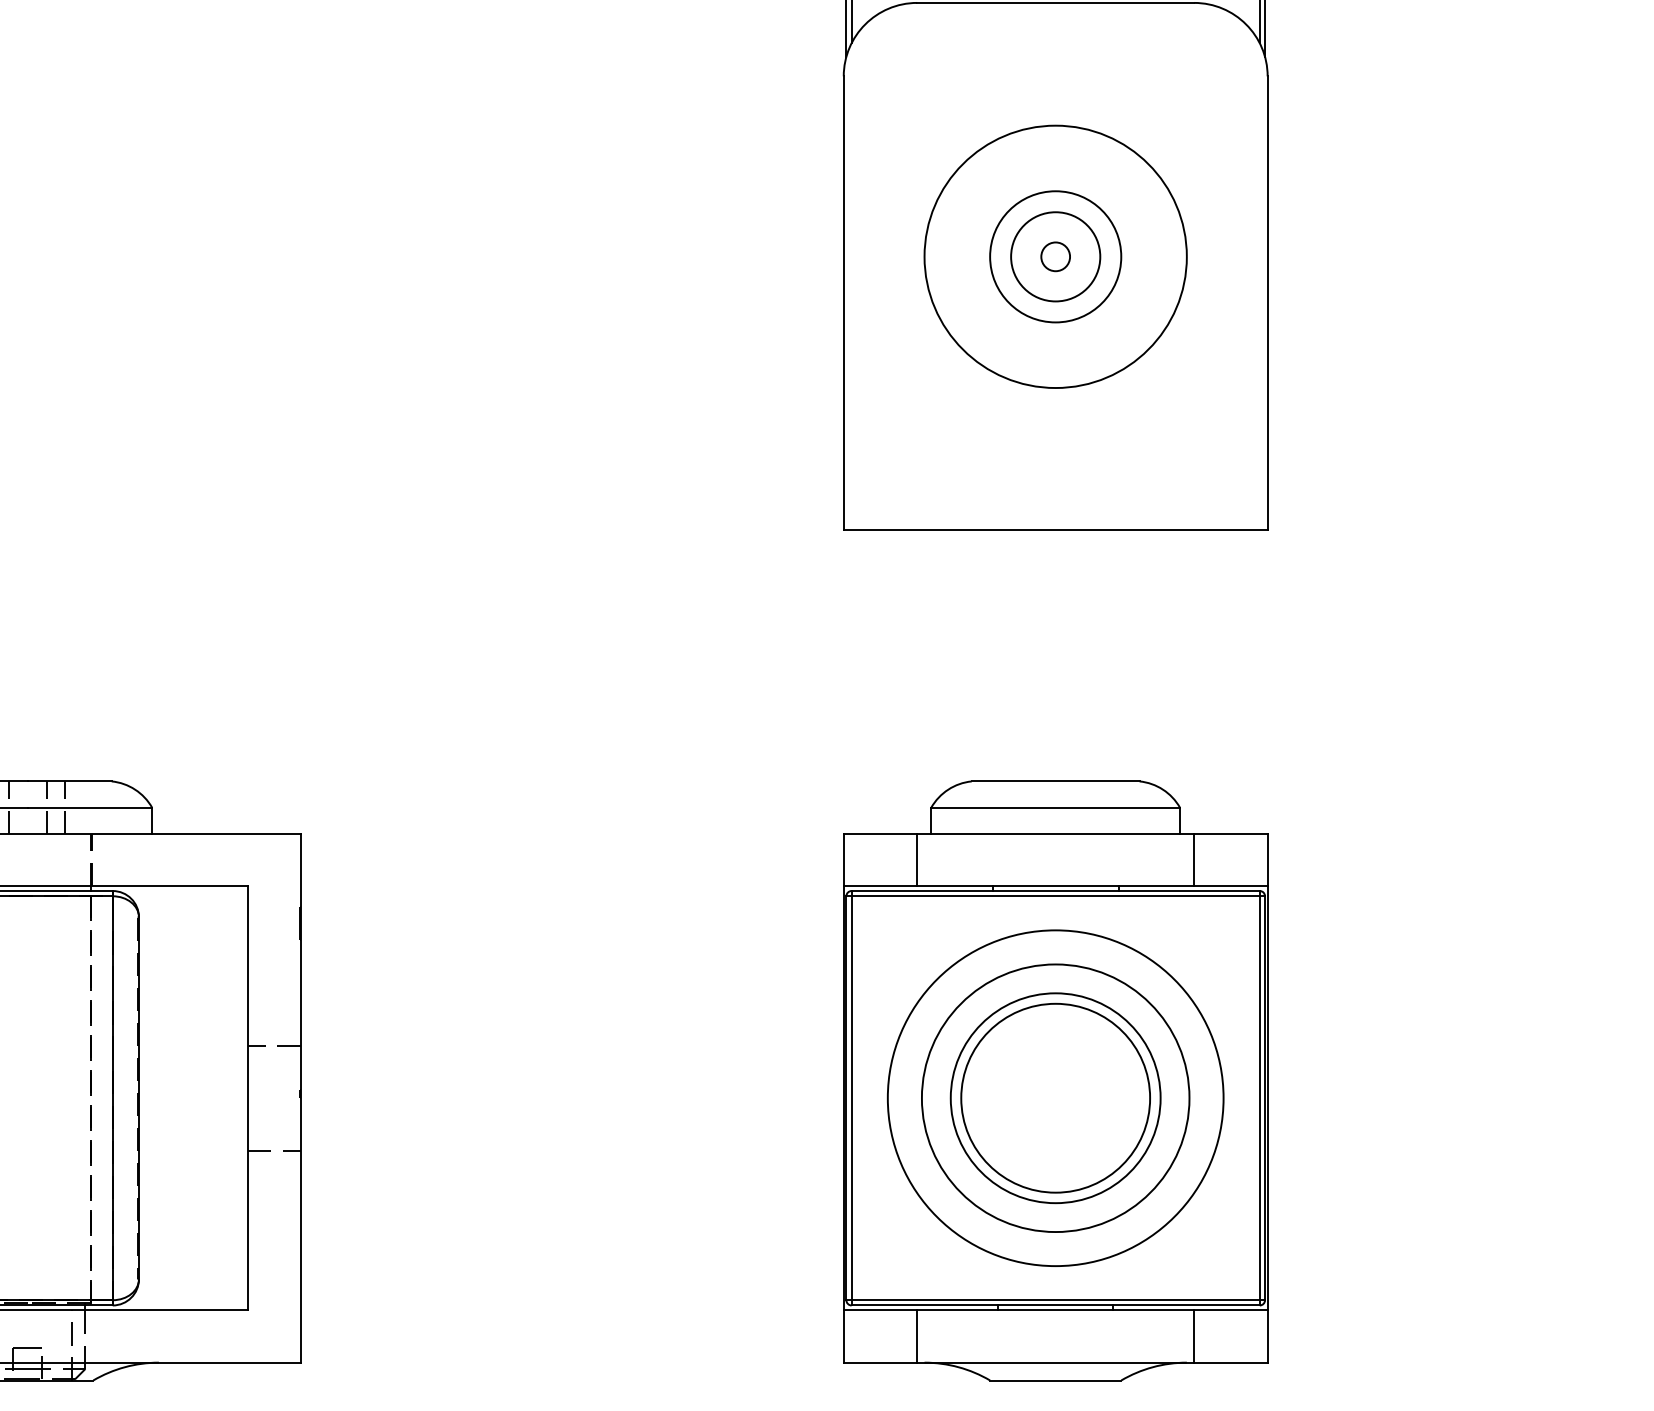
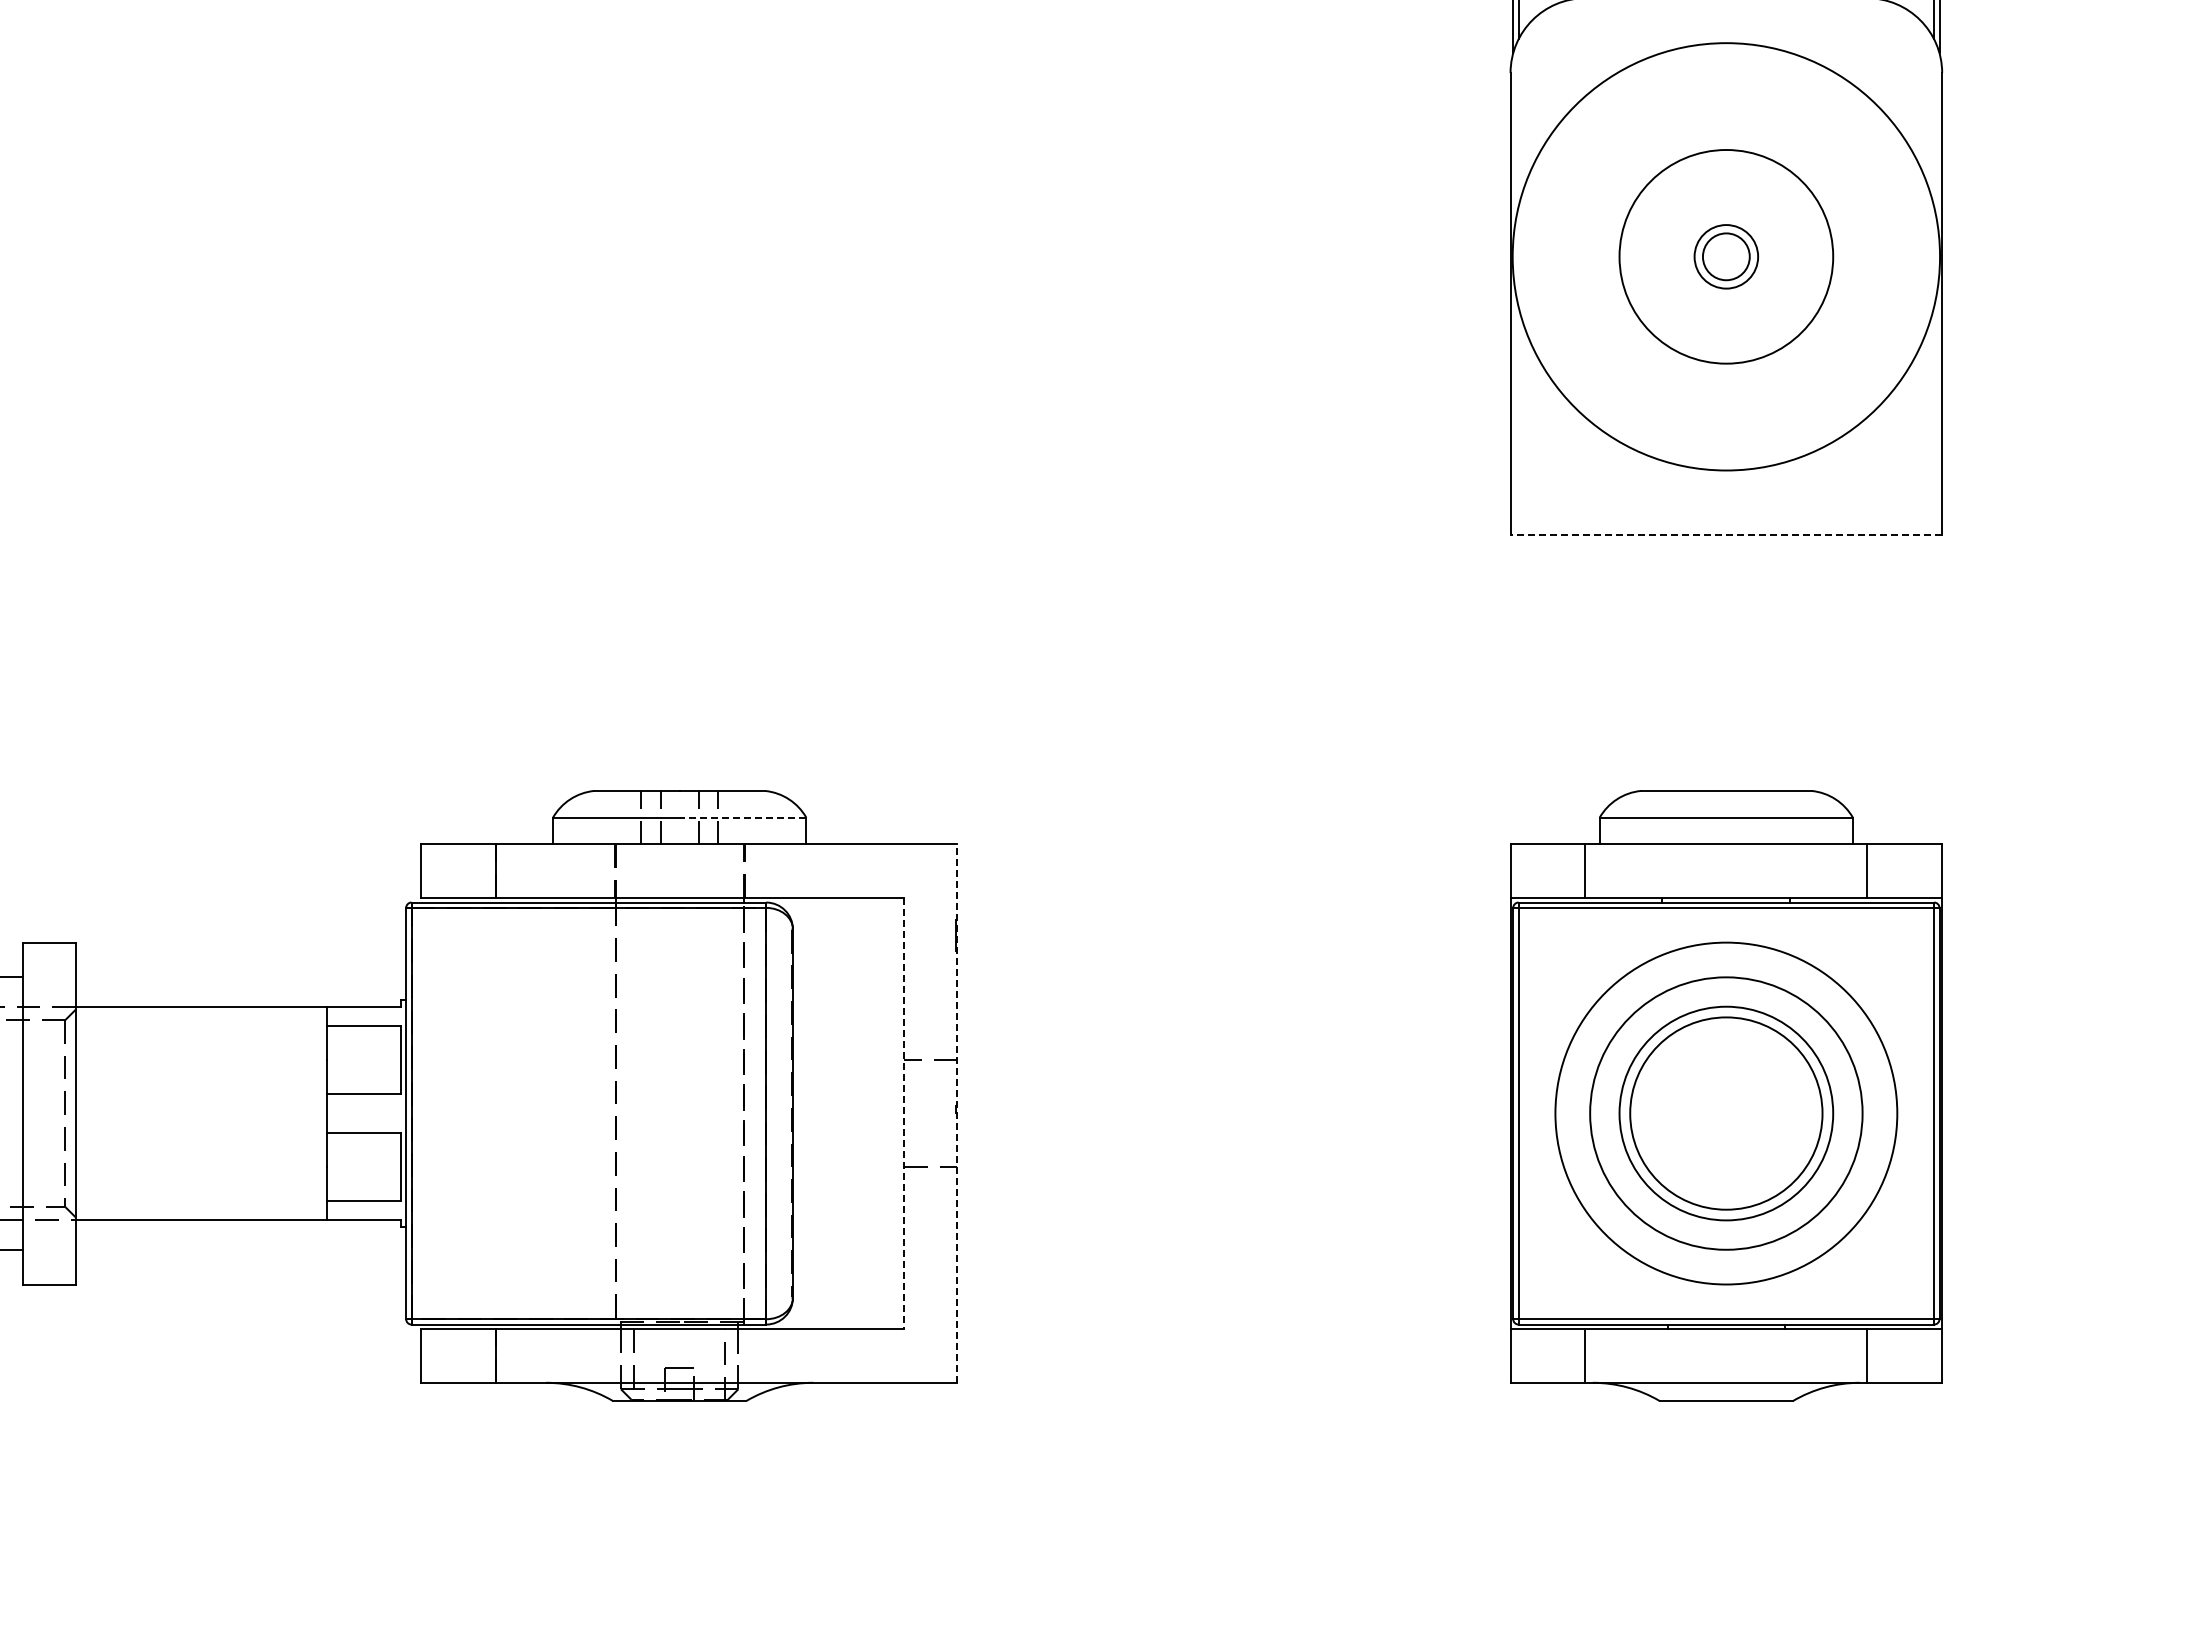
circle: (1054, 256) -> (1725, 256), size x0.7
circle: (1054, 256) -> (1725, 256), size x1.6
circle: (1055, 256) -> (1726, 256), size x1.6
circle: (1055, 256) -> (1726, 256), size x1.6
line: (1055, 529) -> (1726, 534), solid -> dashed
line: (89, 807) -> (742, 817), solid -> dashed
line: (248, 1098) -> (904, 1113), solid -> dashed
line: (300, 1098) -> (957, 1113), solid -> dashed

